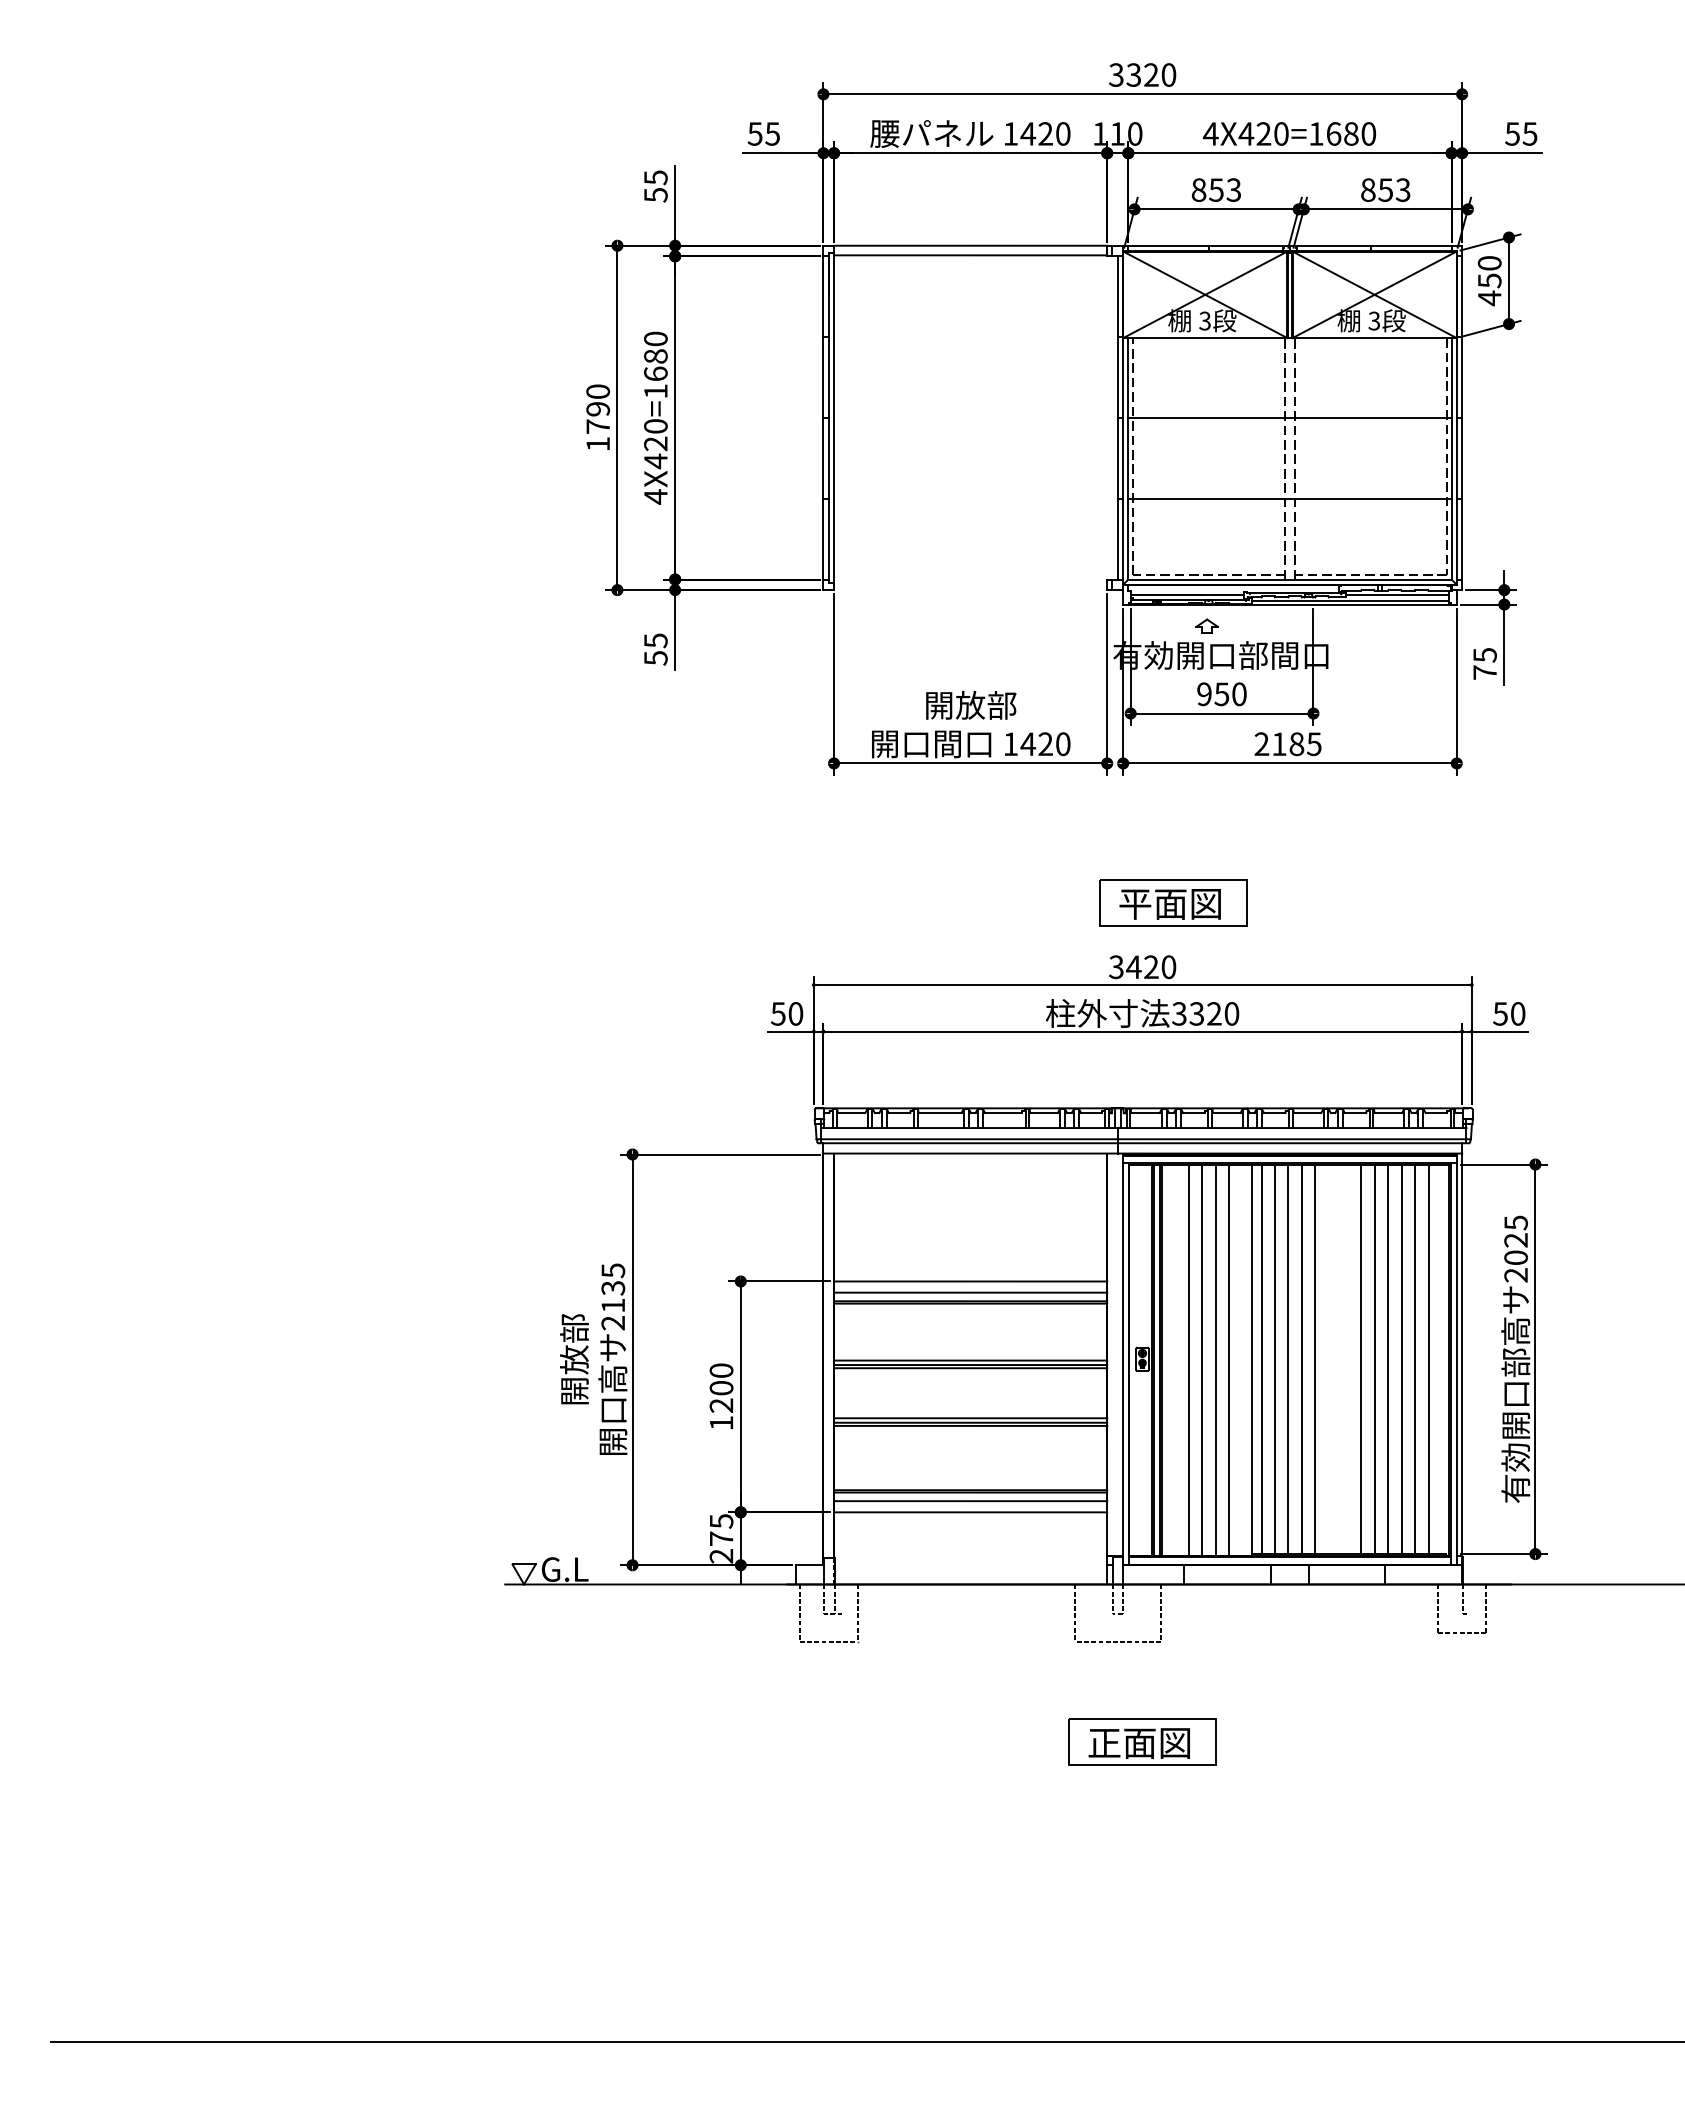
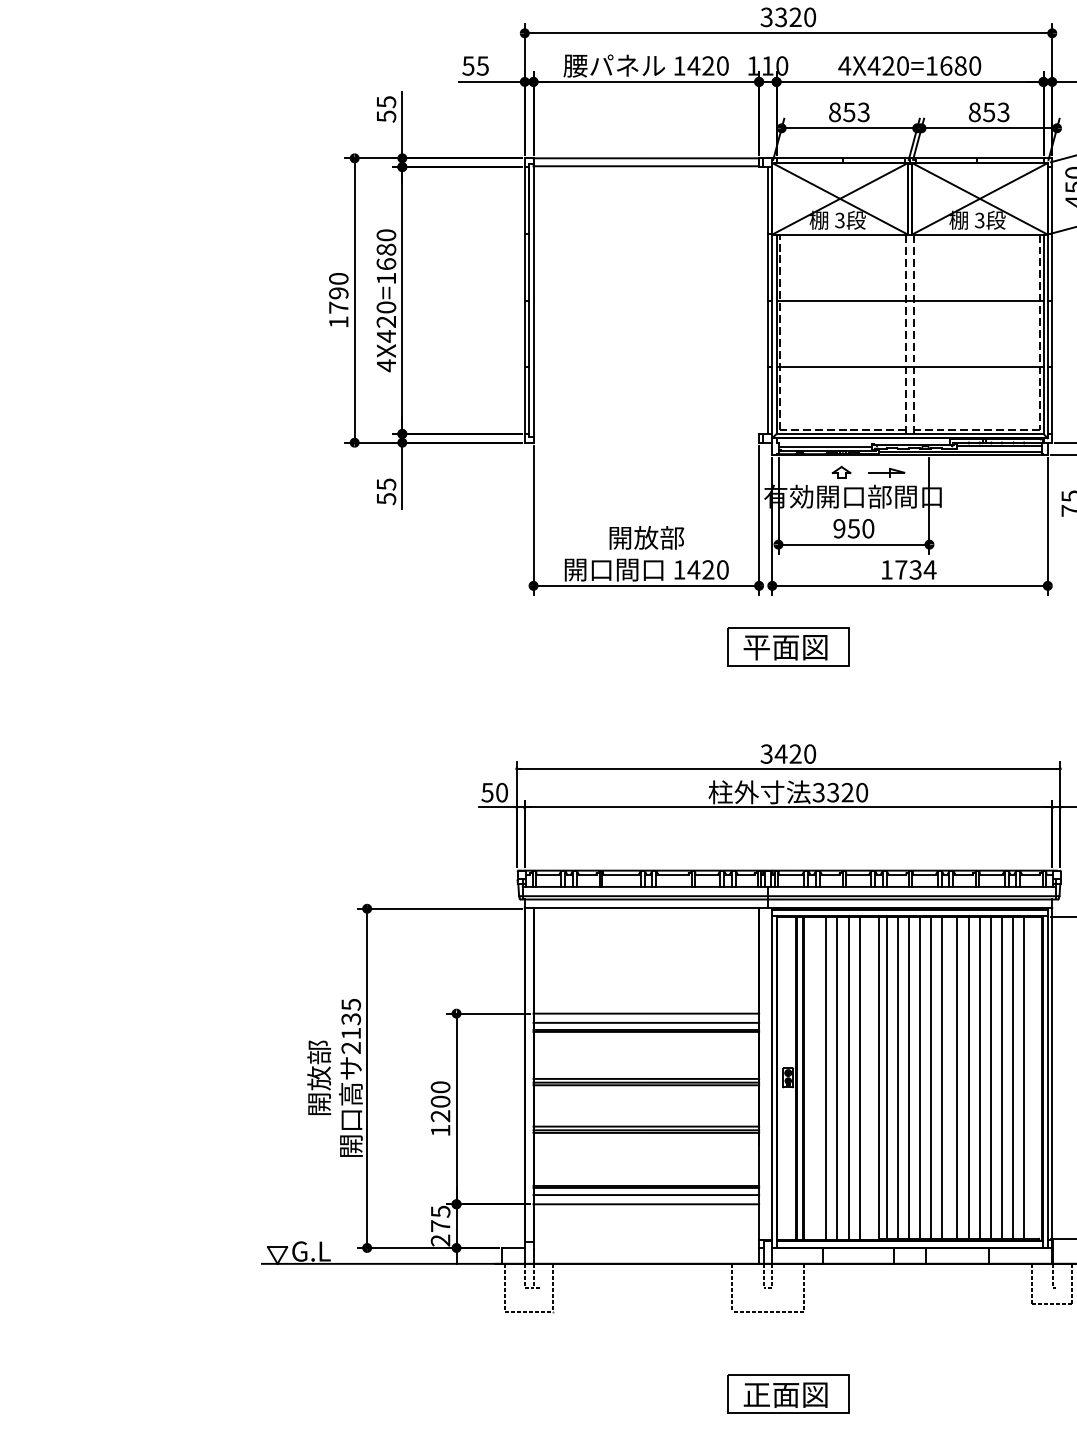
part: (1261, 626) -> (886, 472), added
text: (1288, 744) -> (908, 570), 2185 -> 1734
part: (1173, 902) -> (788, 646), moved
line: (1328, 1359) -> (941, 1078), added
line: (1346, 1359) -> (956, 1078), added

